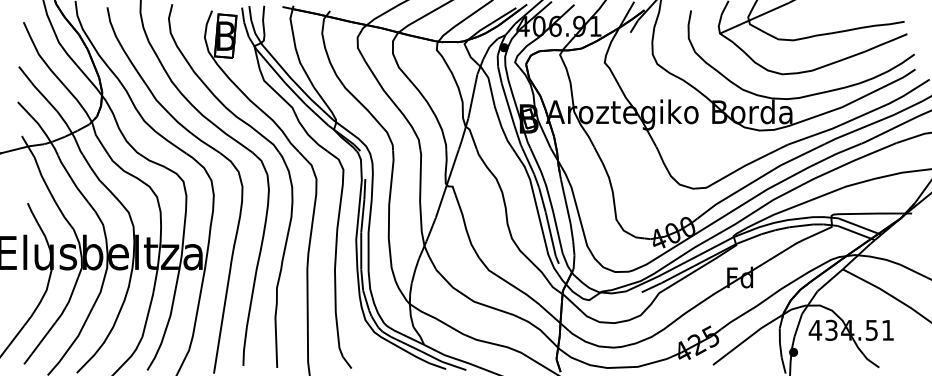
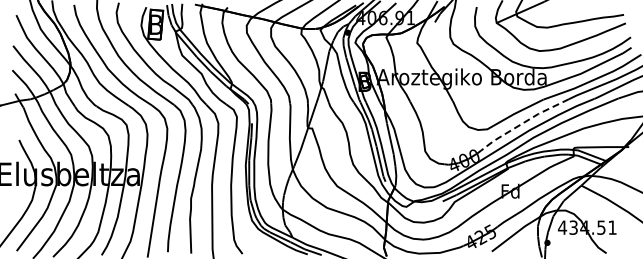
line: (757, 179) -> (522, 123), solid -> dashed

